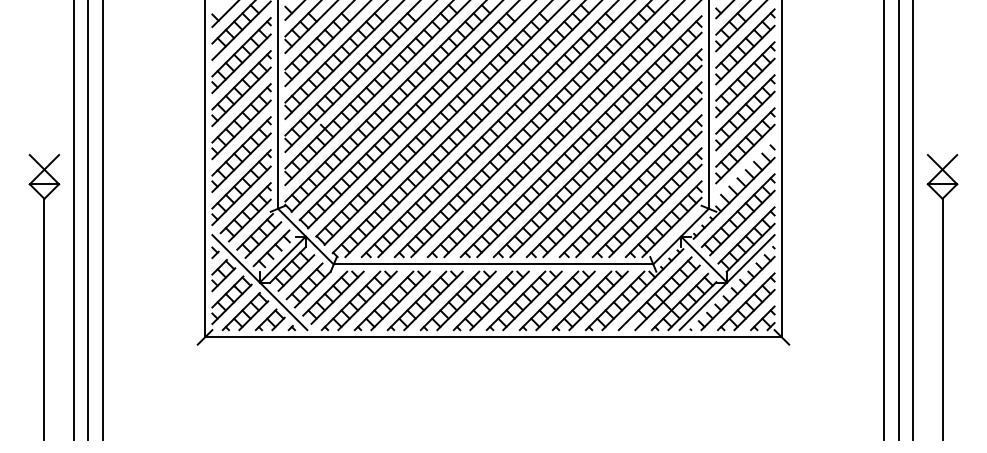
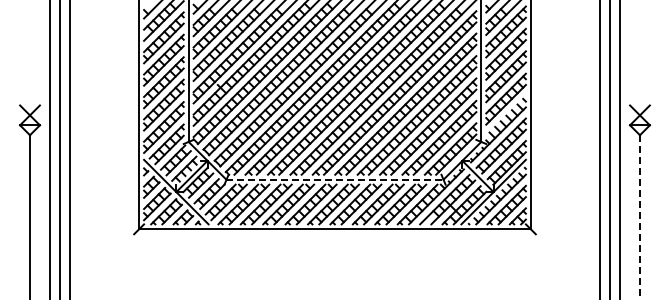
line: (492, 264) -> (334, 179), solid -> dashed
line: (941, 318) -> (639, 216), solid -> dashed

